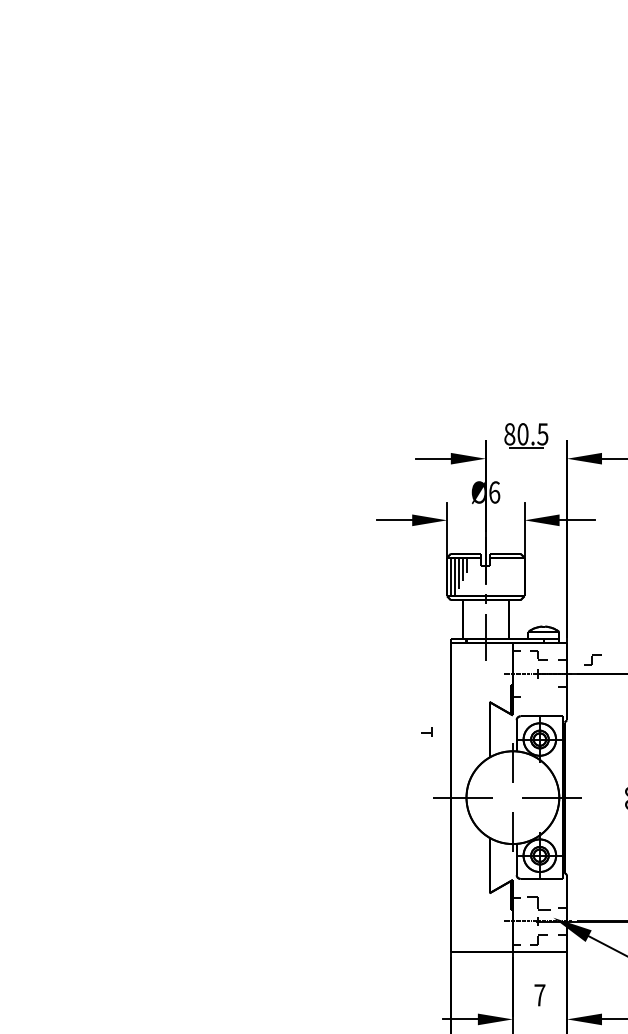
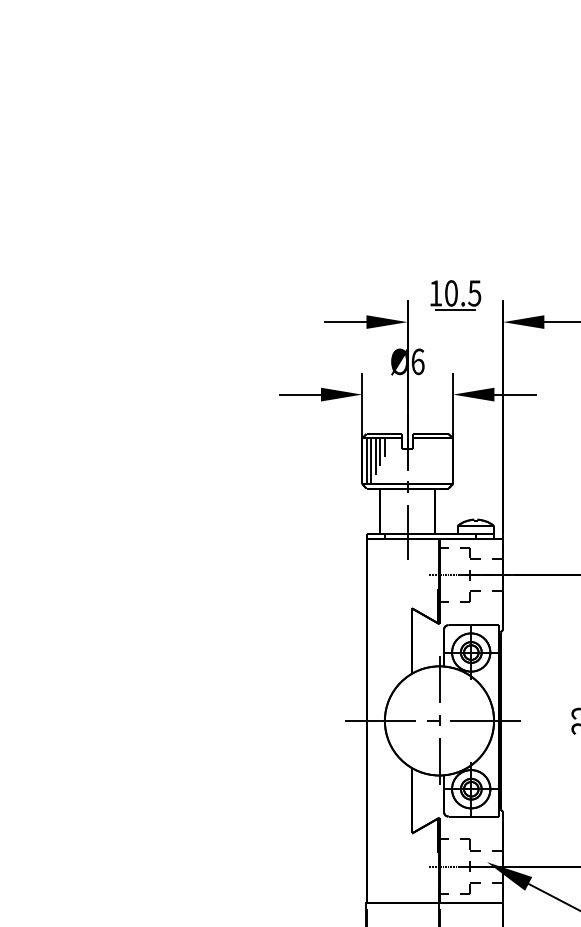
text: (509, 434) -> (435, 293), 80.5 -> 10.5
part: (592, 659) -> (469, 596), moved
part: (426, 731) -> (433, 719), moved
part: (538, 902) -> (469, 844), size x0.71

